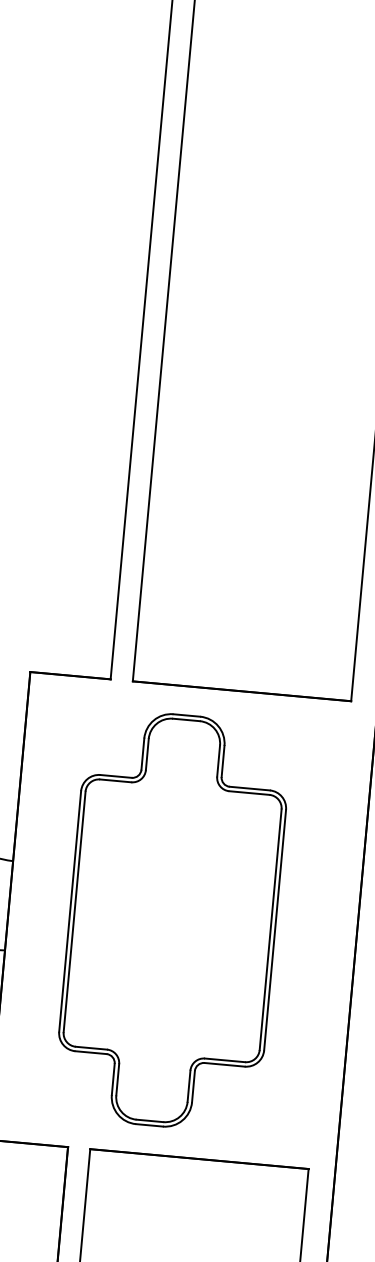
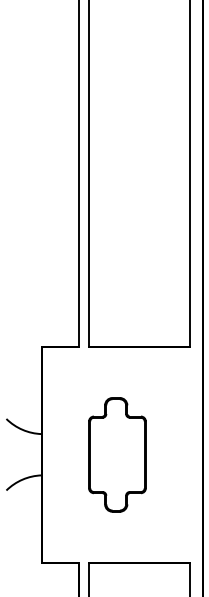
part: (172, 920) -> (117, 454), size x0.6

